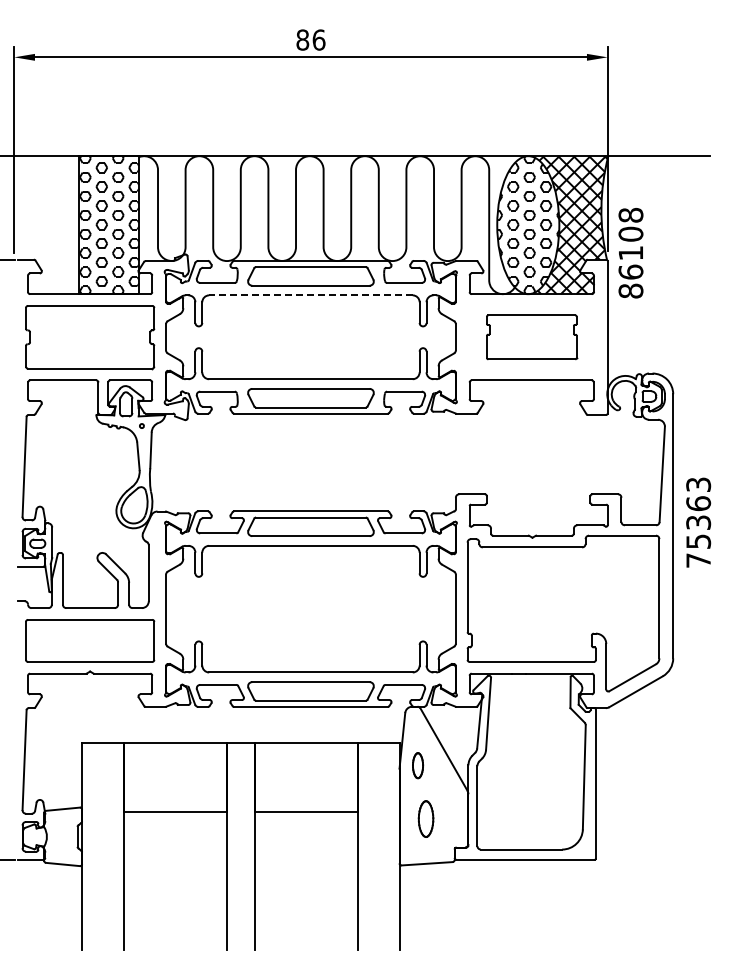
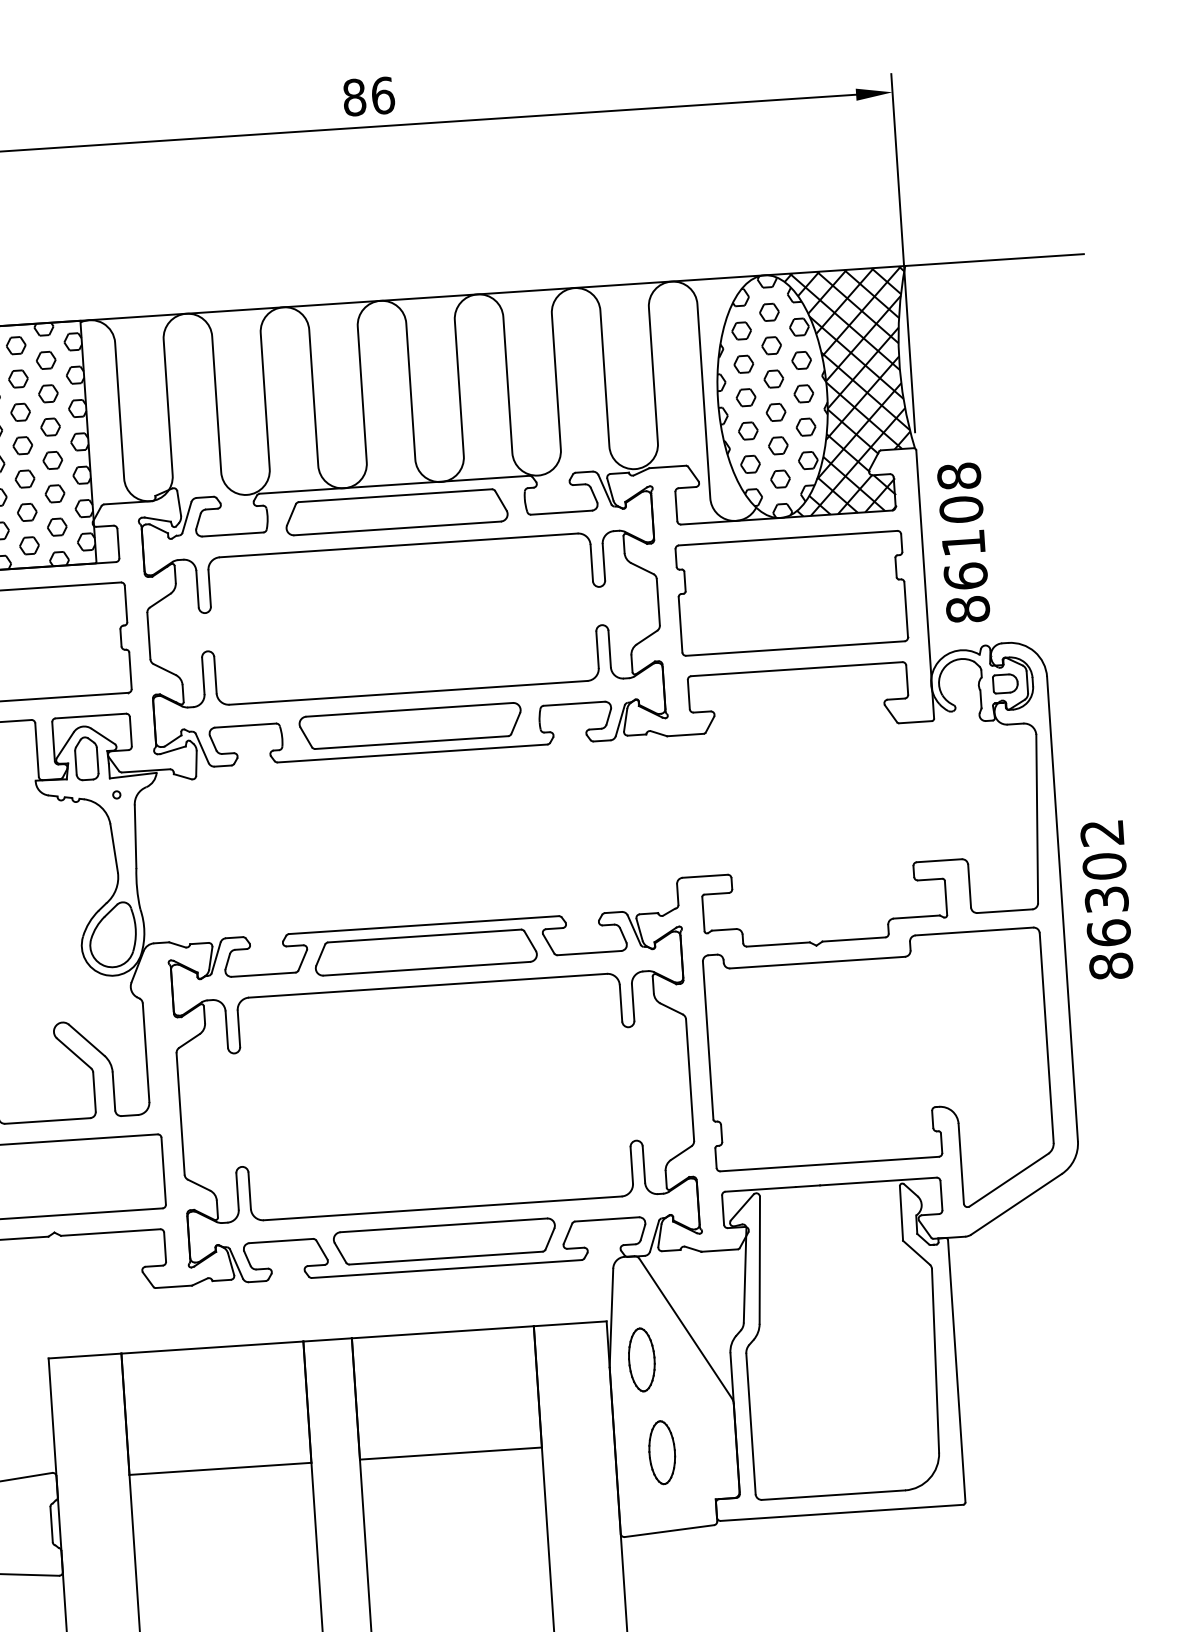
text: (630, 253) -> (962, 543), moved
line: (310, 295) -> (397, 545), dashed -> solid
part: (531, 337) -> (791, 593), size x1.43
text: (698, 522) -> (1106, 899), 75363 -> 86302
part: (417, 765) -> (640, 1359), size x1.43

